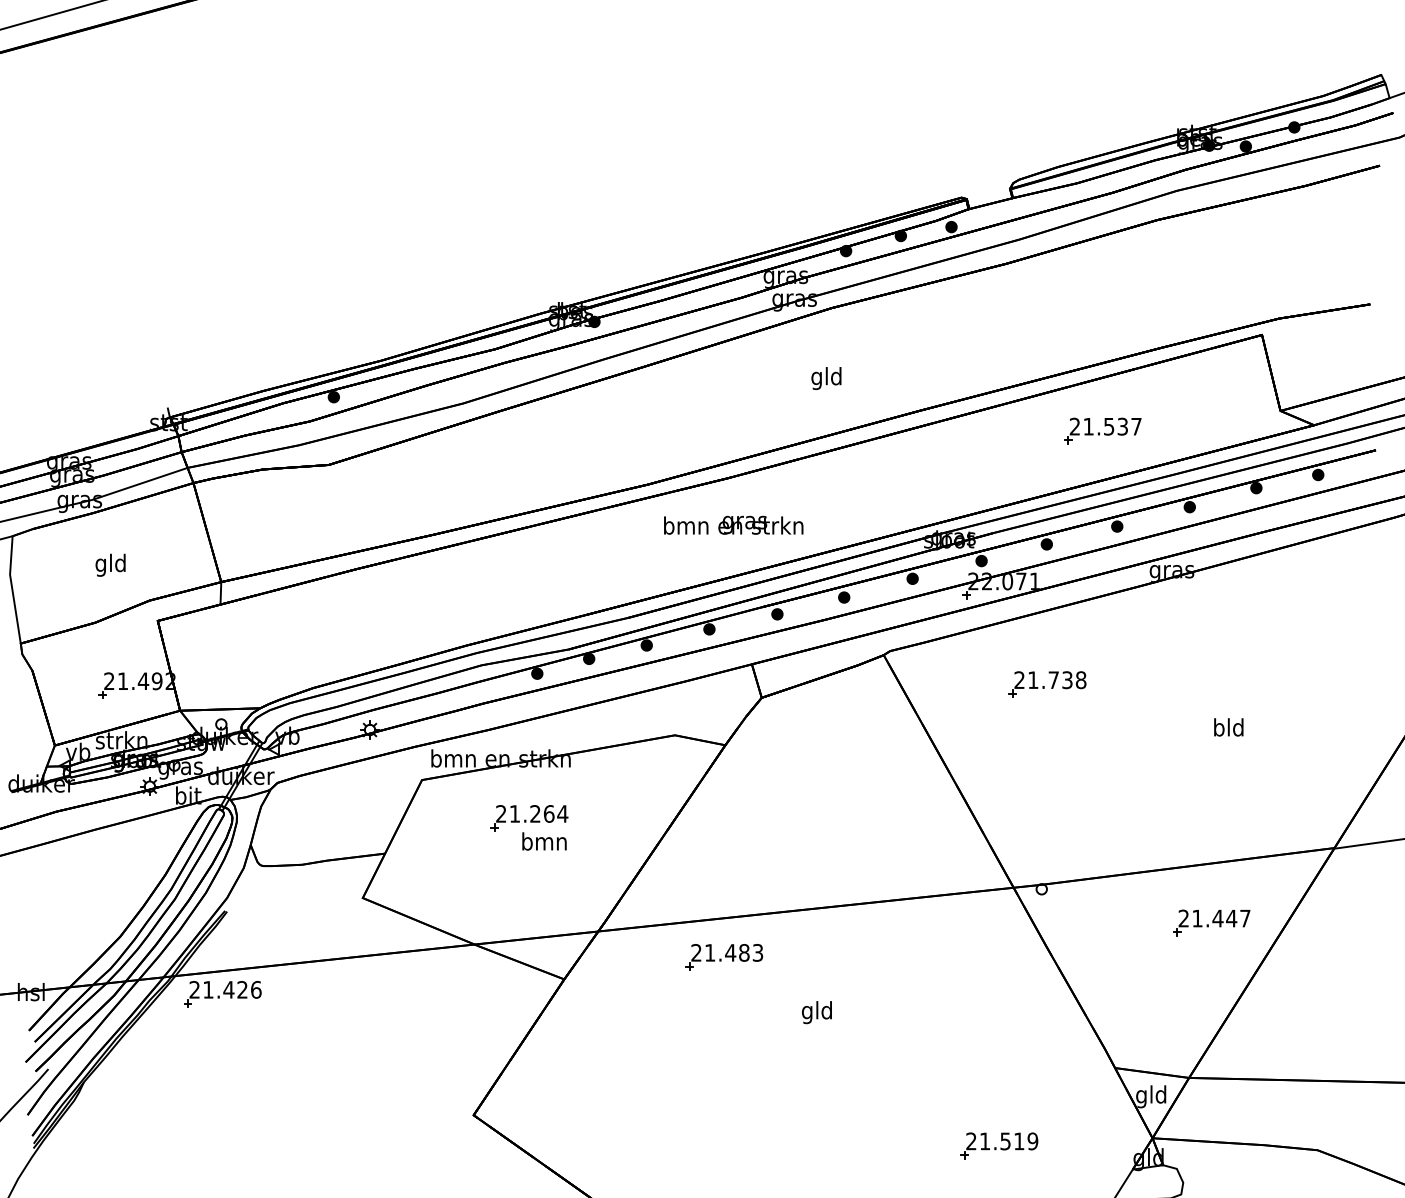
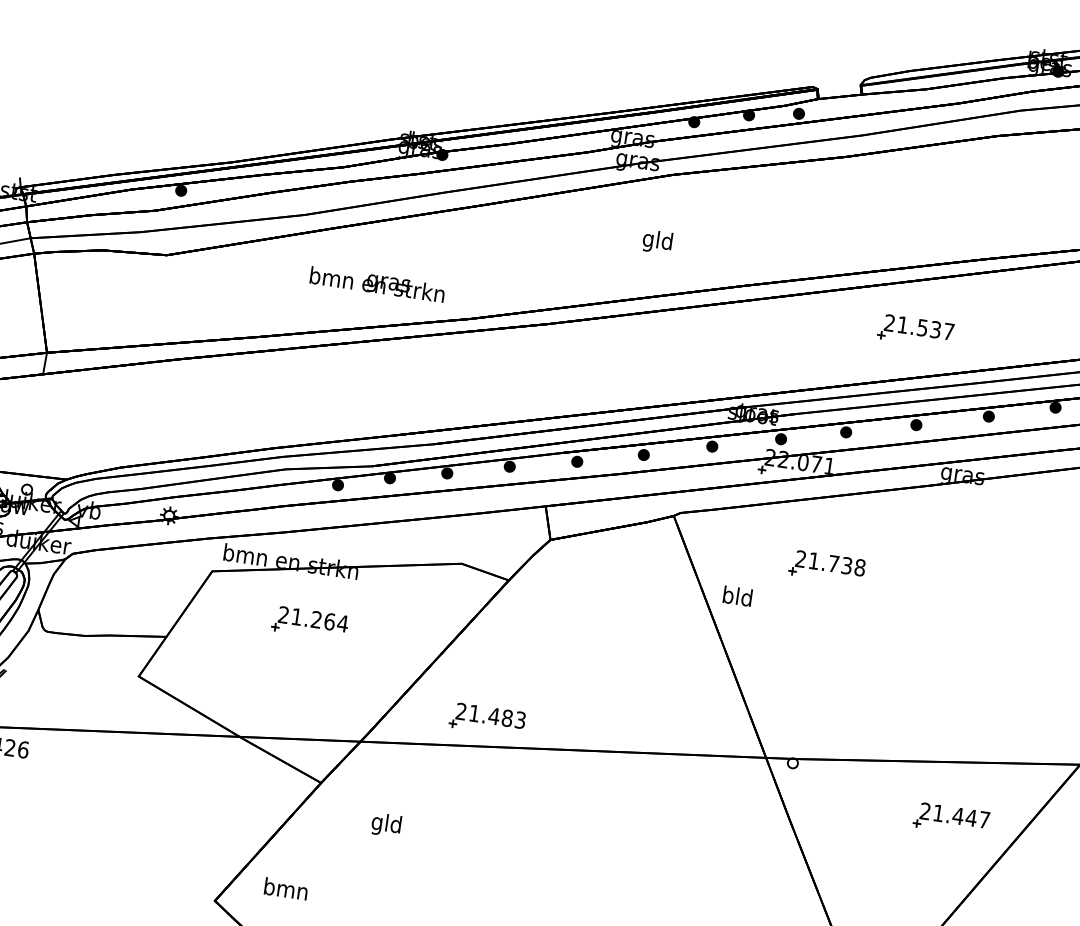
text: (733, 524) -> (377, 283), moved
text: (1228, 727) -> (737, 596), moved
text: (544, 841) -> (286, 888), moved
part: (724, 957) -> (487, 719), moved
text: (816, 1012) -> (385, 824), moved

